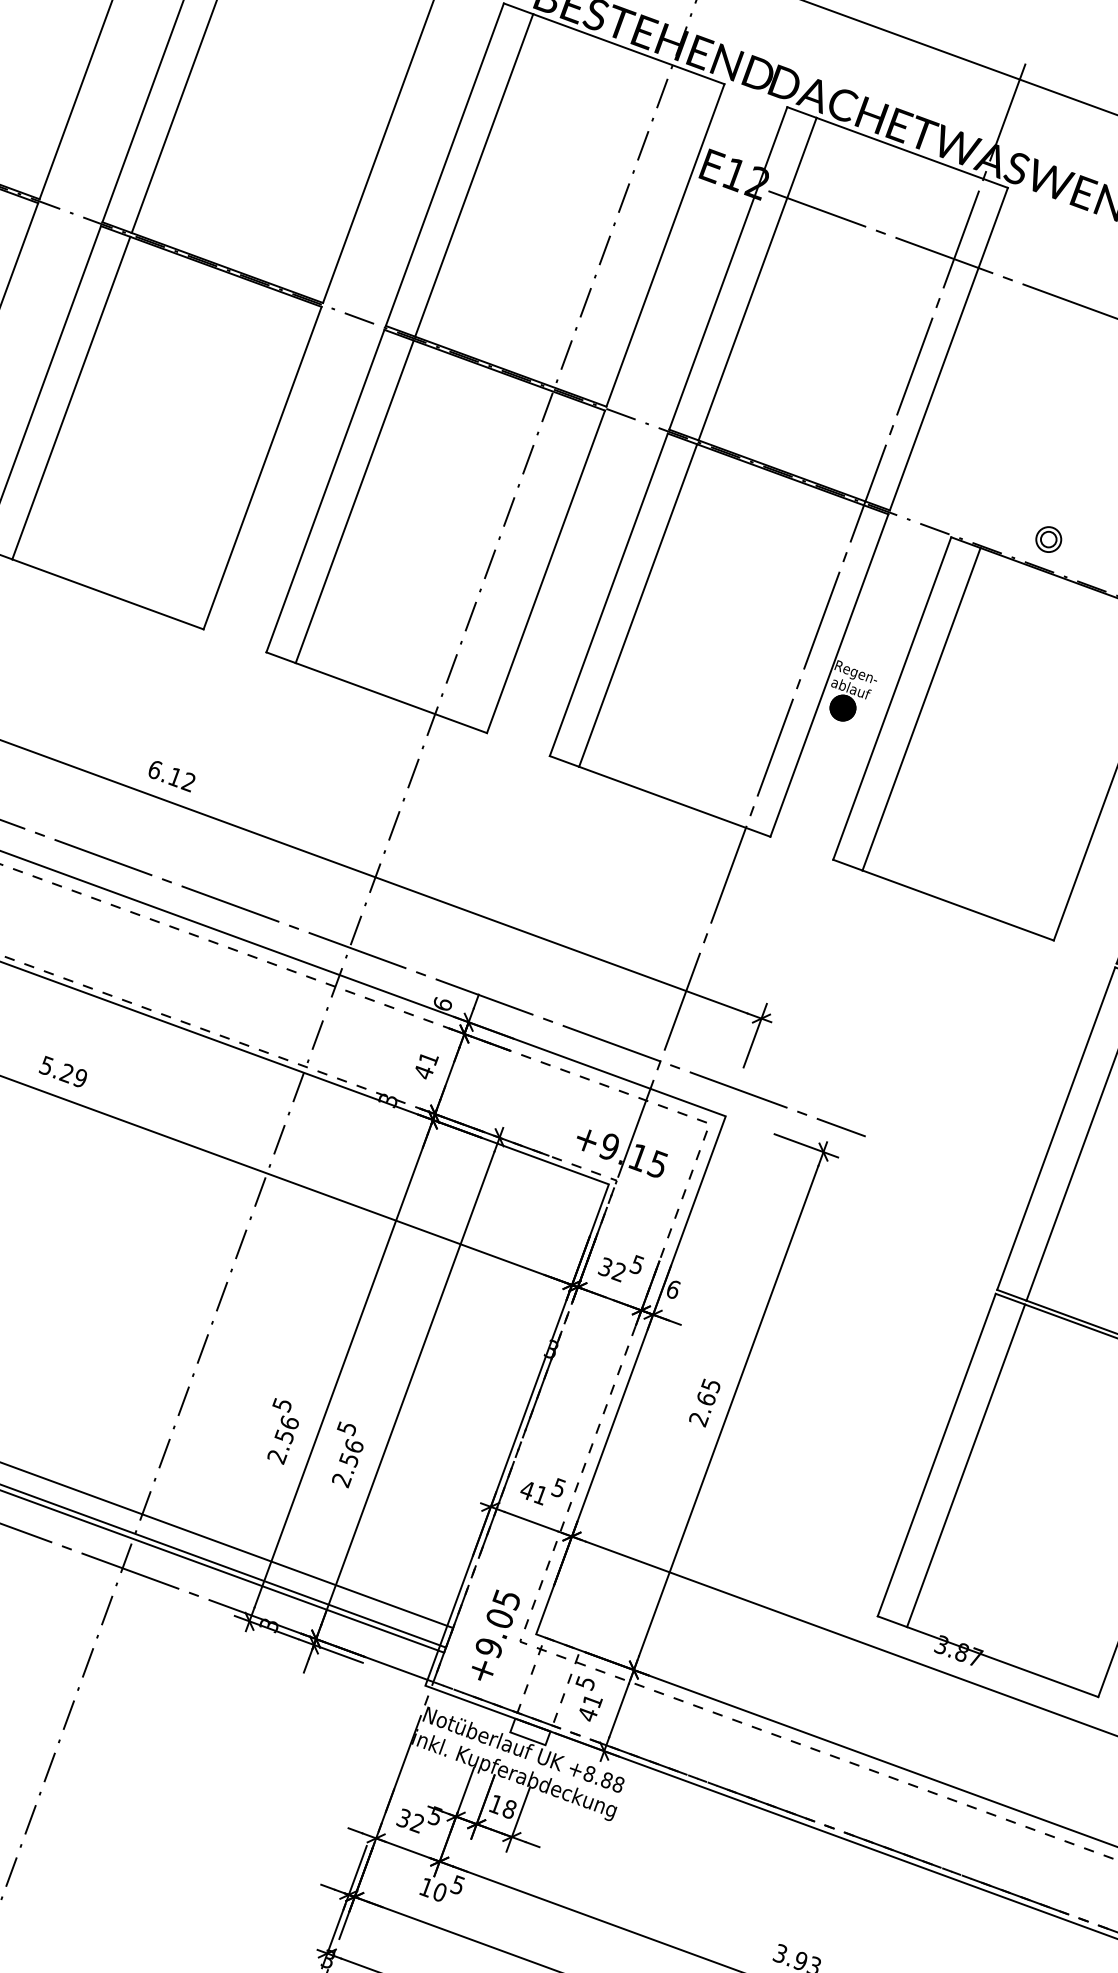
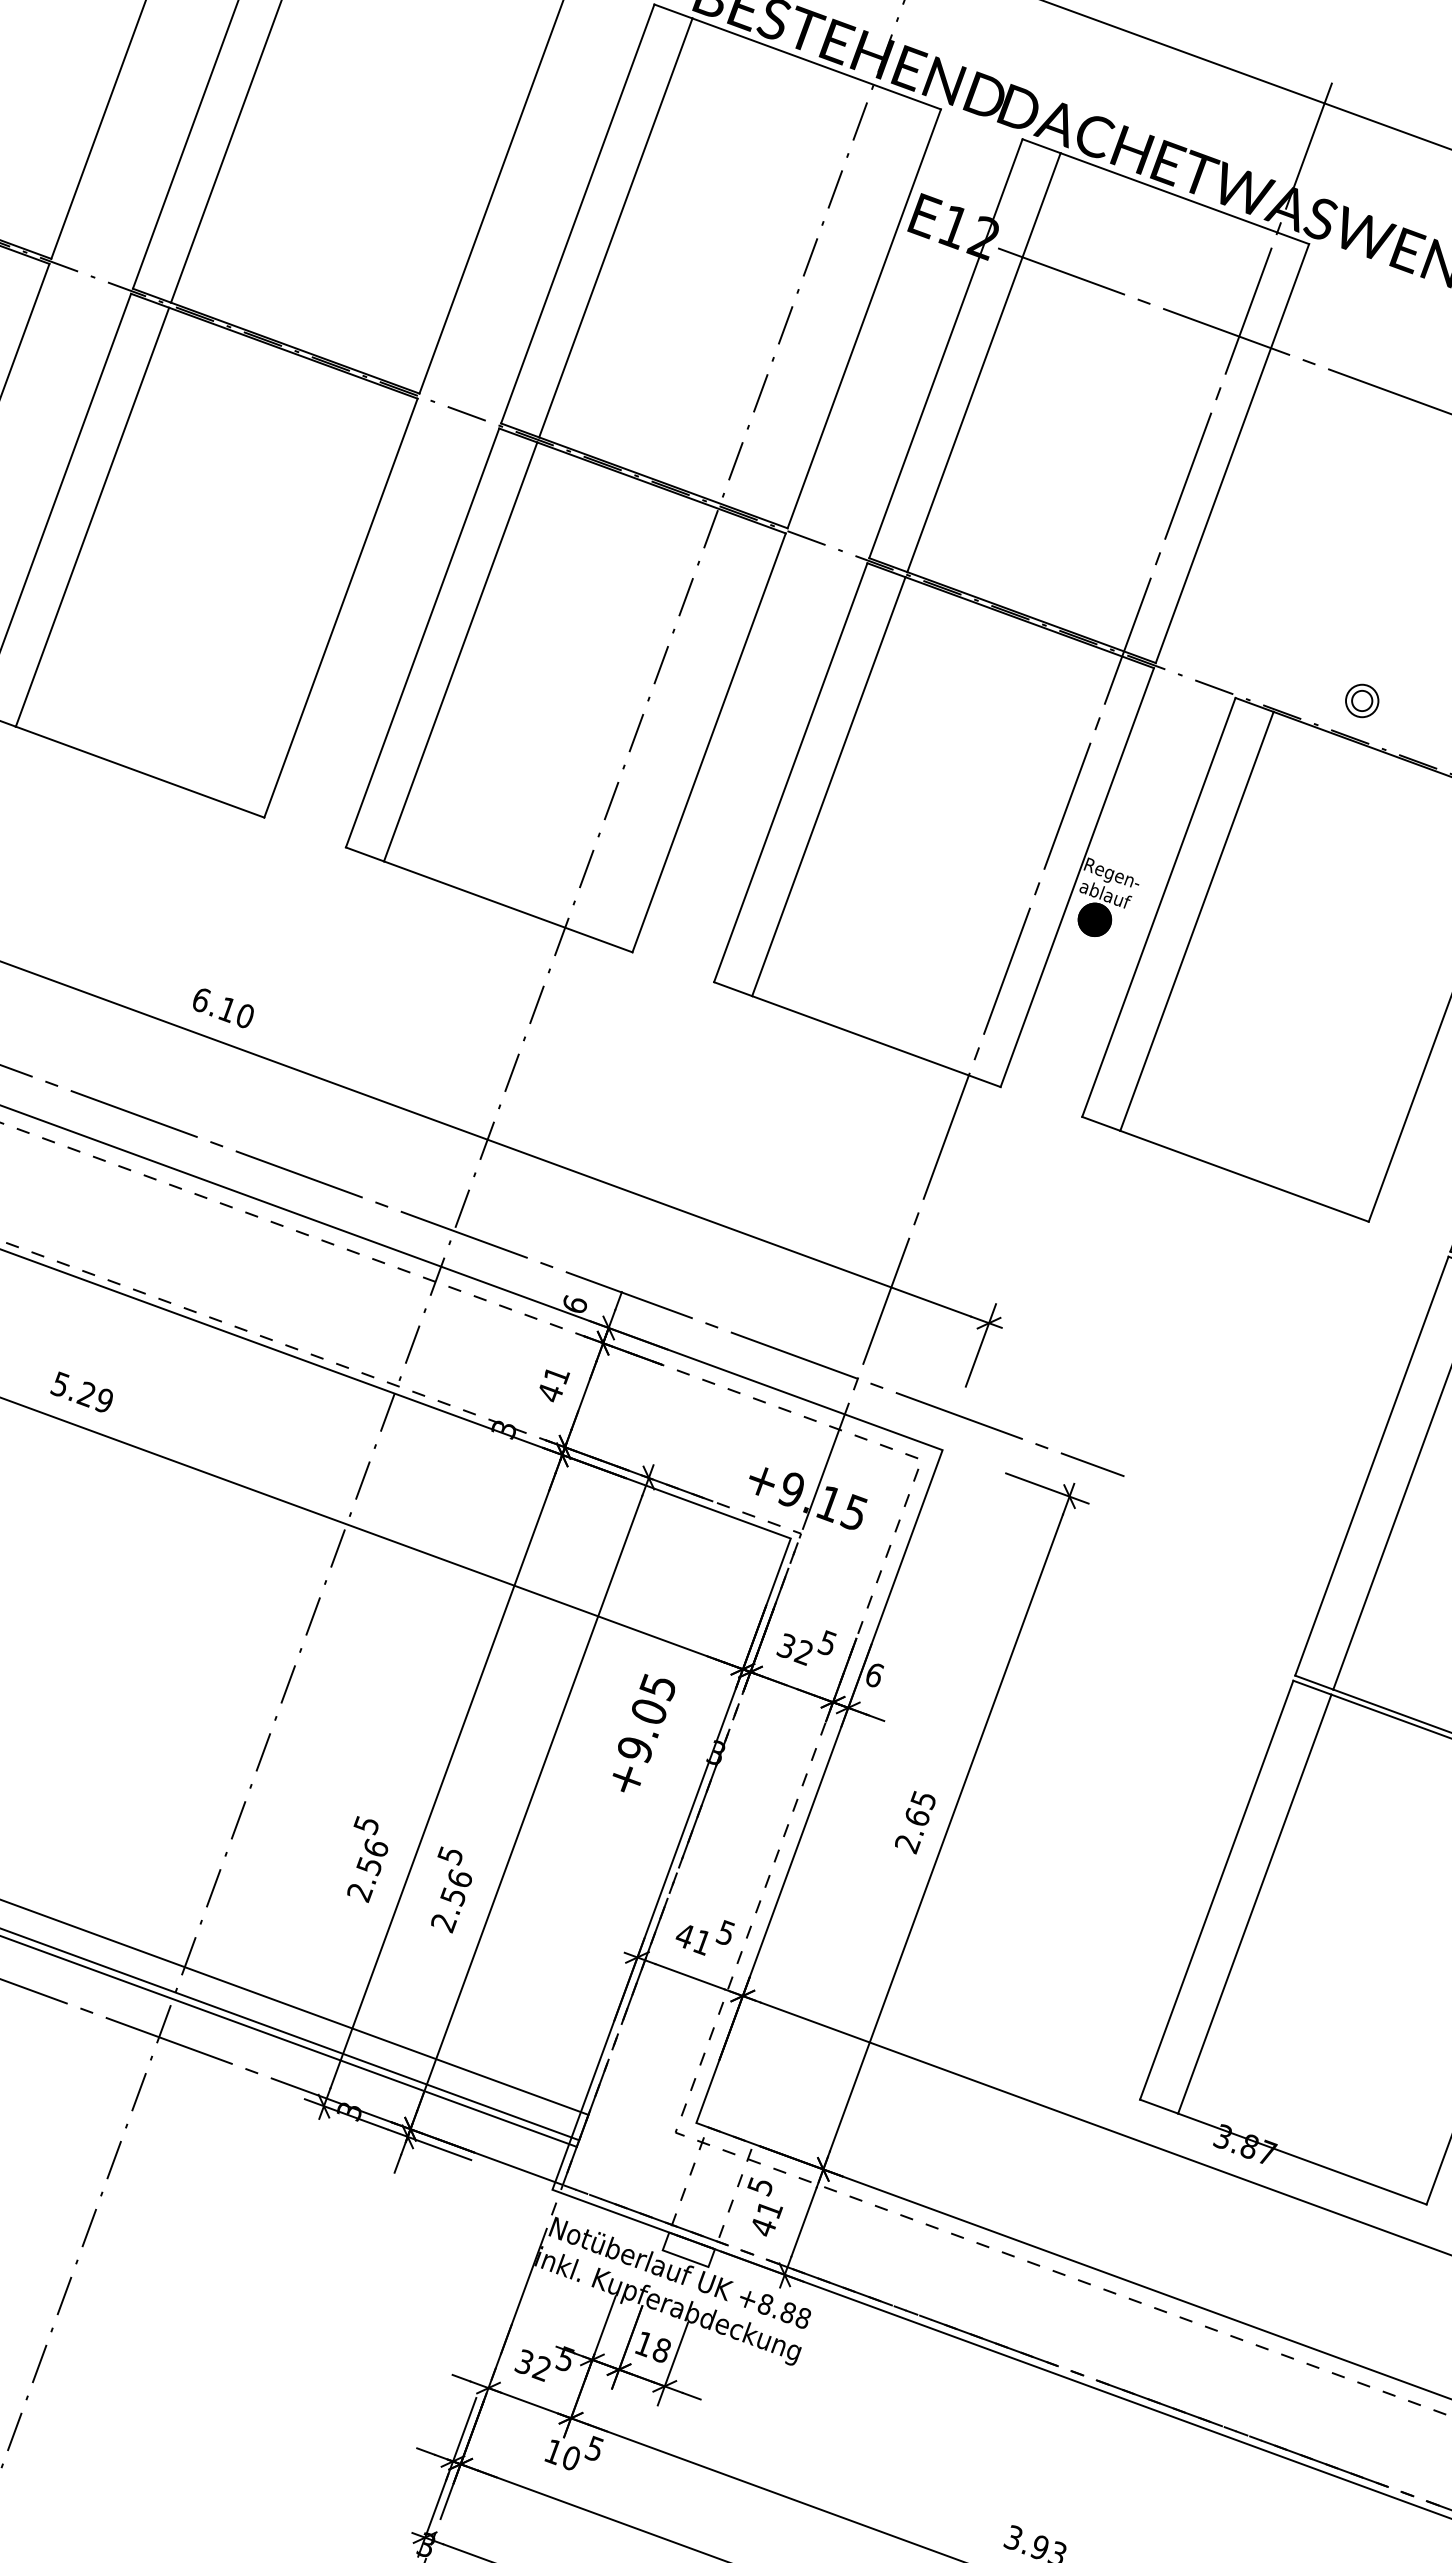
text: (187, 782) -> (243, 1016), 6.12 -> 6.10
text: (495, 1634) -> (643, 1732), moved

